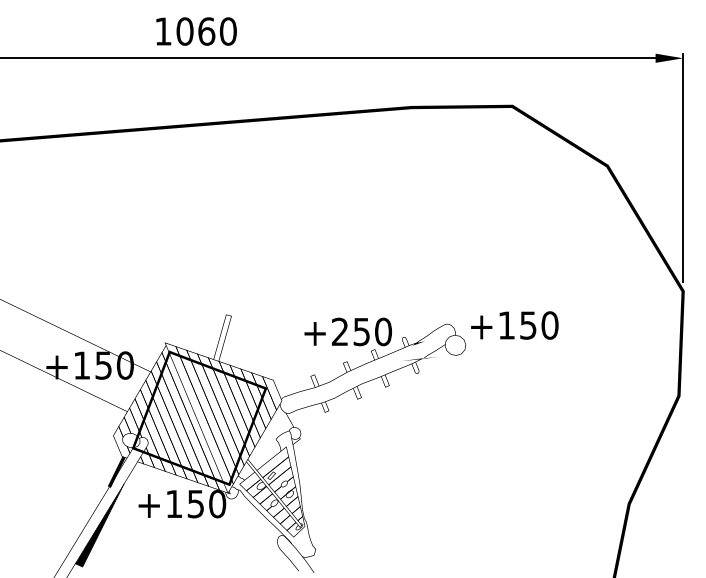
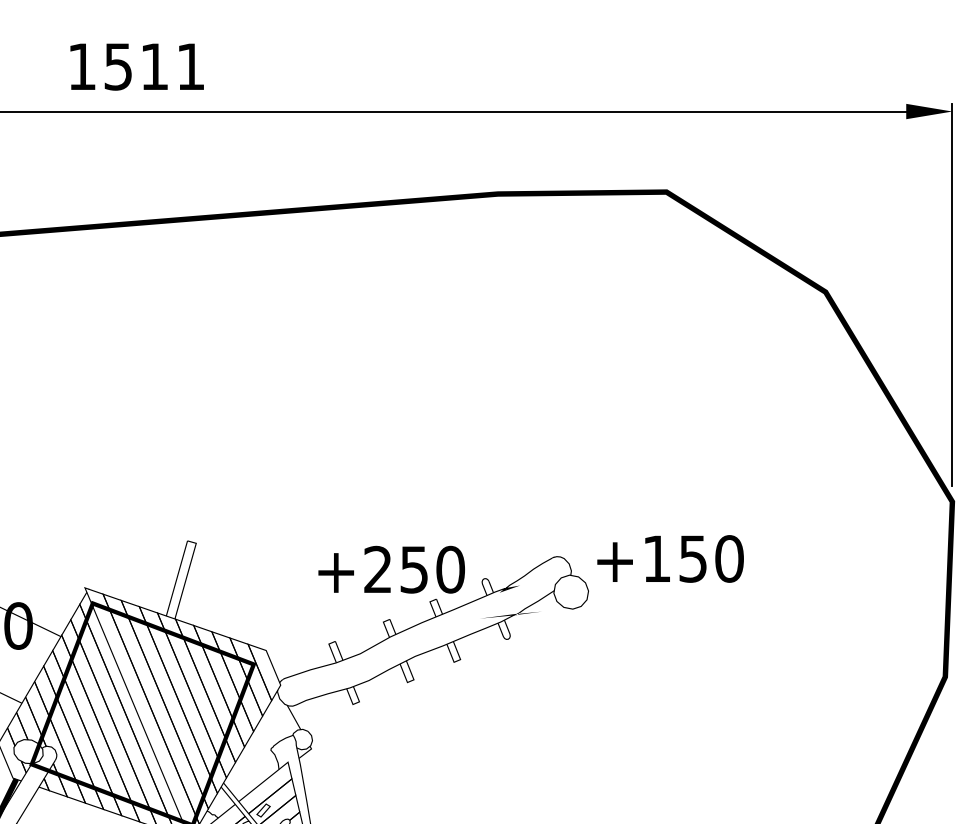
text: (206, 31) -> (154, 66), 1060 -> 1511

